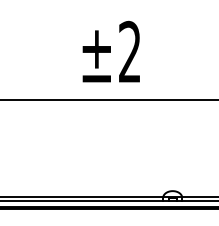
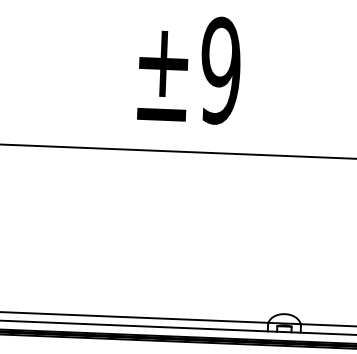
text: (129, 52) -> (219, 71), ±2 -> ±9

